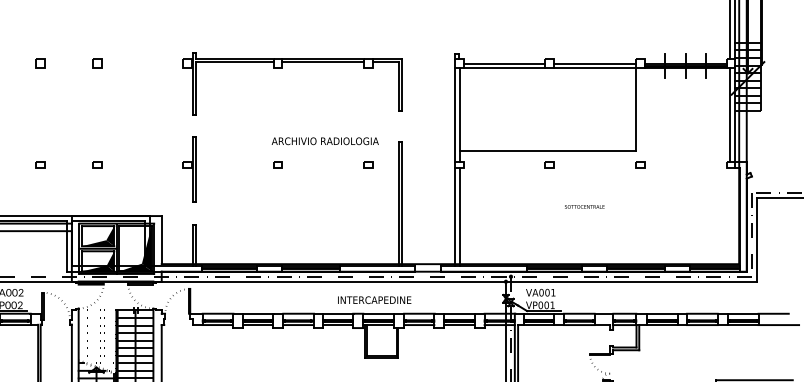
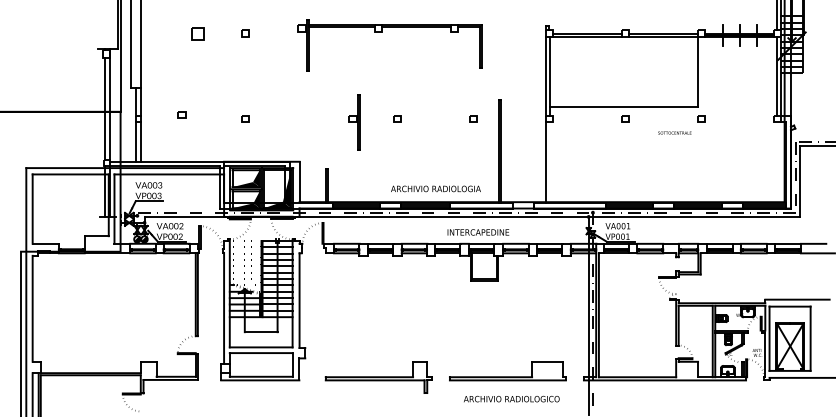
part: (40, 63) -> (197, 33), size x1.6
part: (283, 68) -> (382, 32), moved
text: (324, 140) -> (435, 188), moved
part: (40, 164) -> (181, 114), moved
part: (189, 169) -> (354, 122), moved
text: (584, 206) -> (674, 132), moved
line: (459, 216) -> (549, 162), removed

